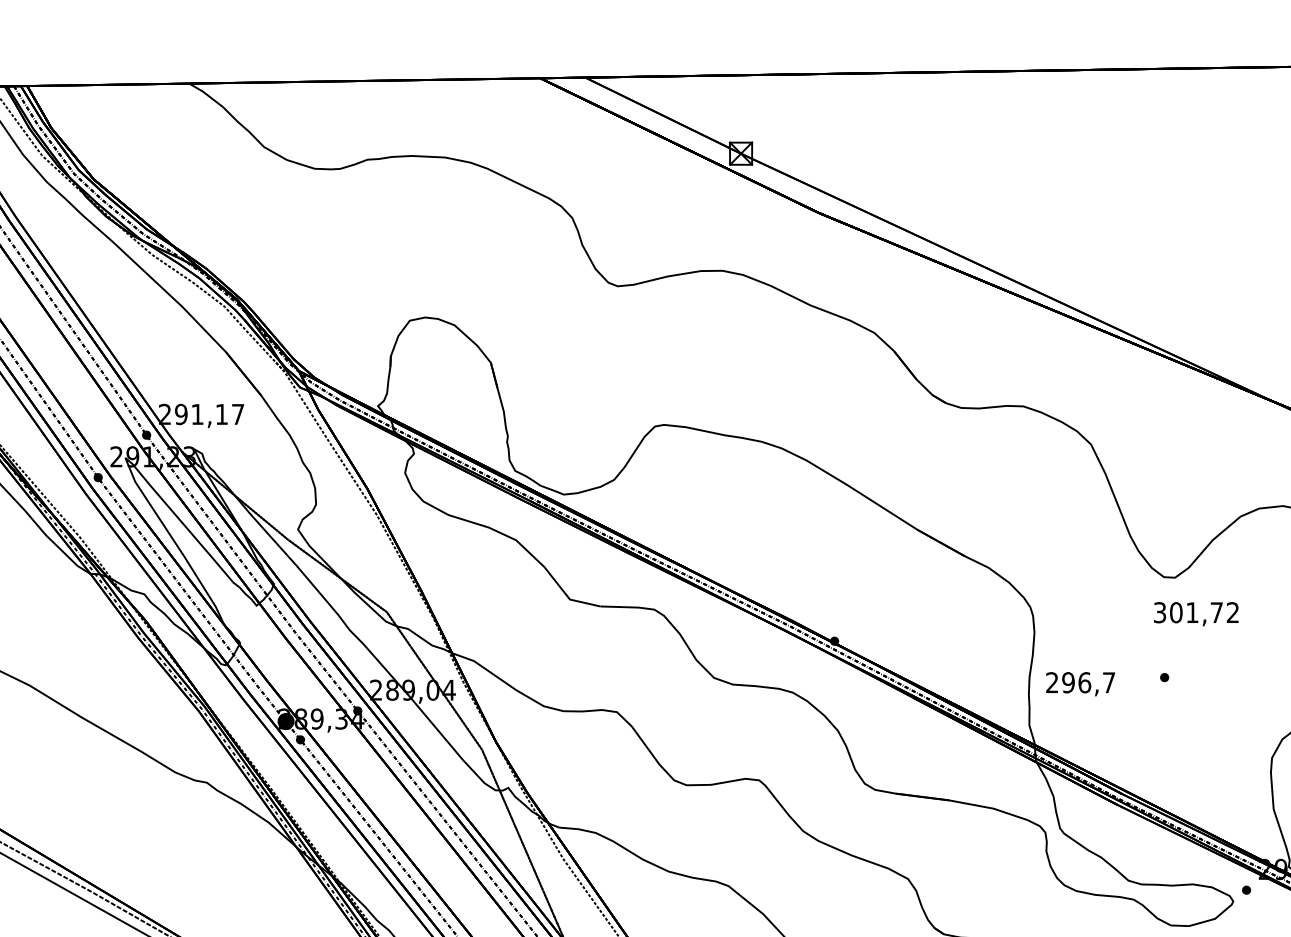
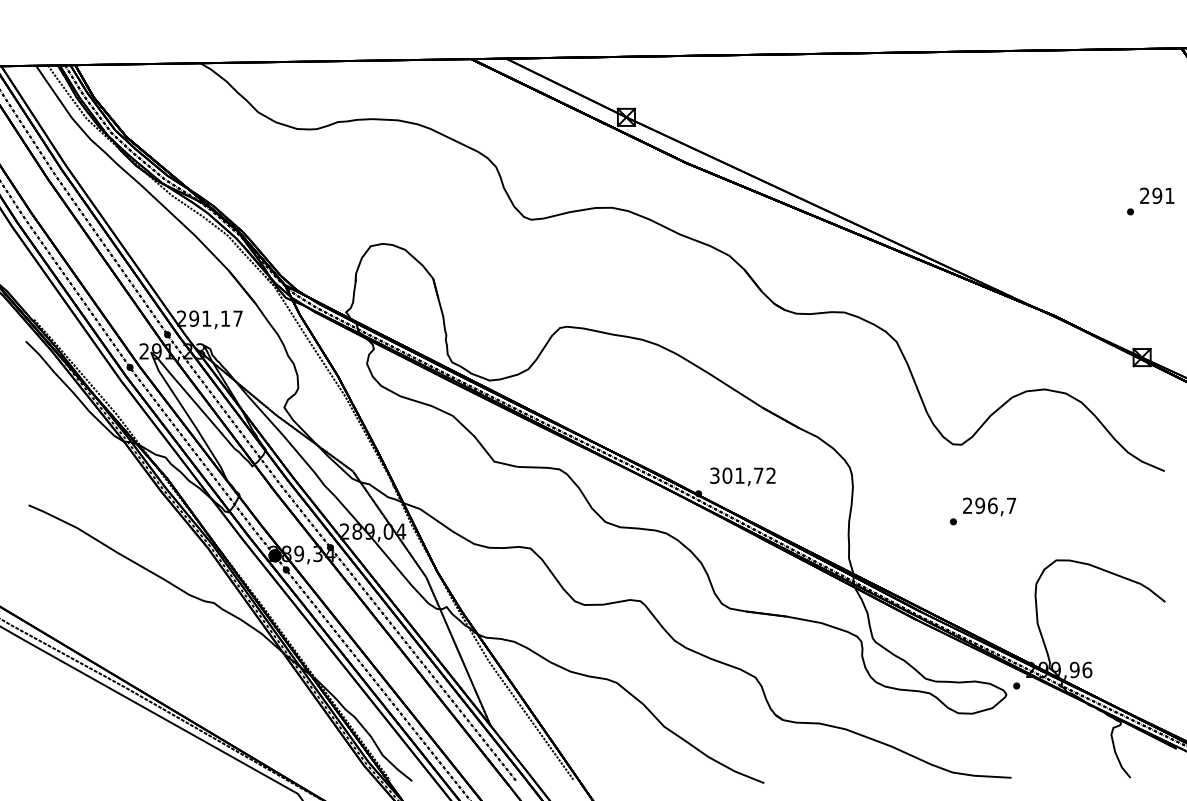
text: (1195, 613) -> (742, 476), moved
text: (1080, 683) -> (989, 506), moved

